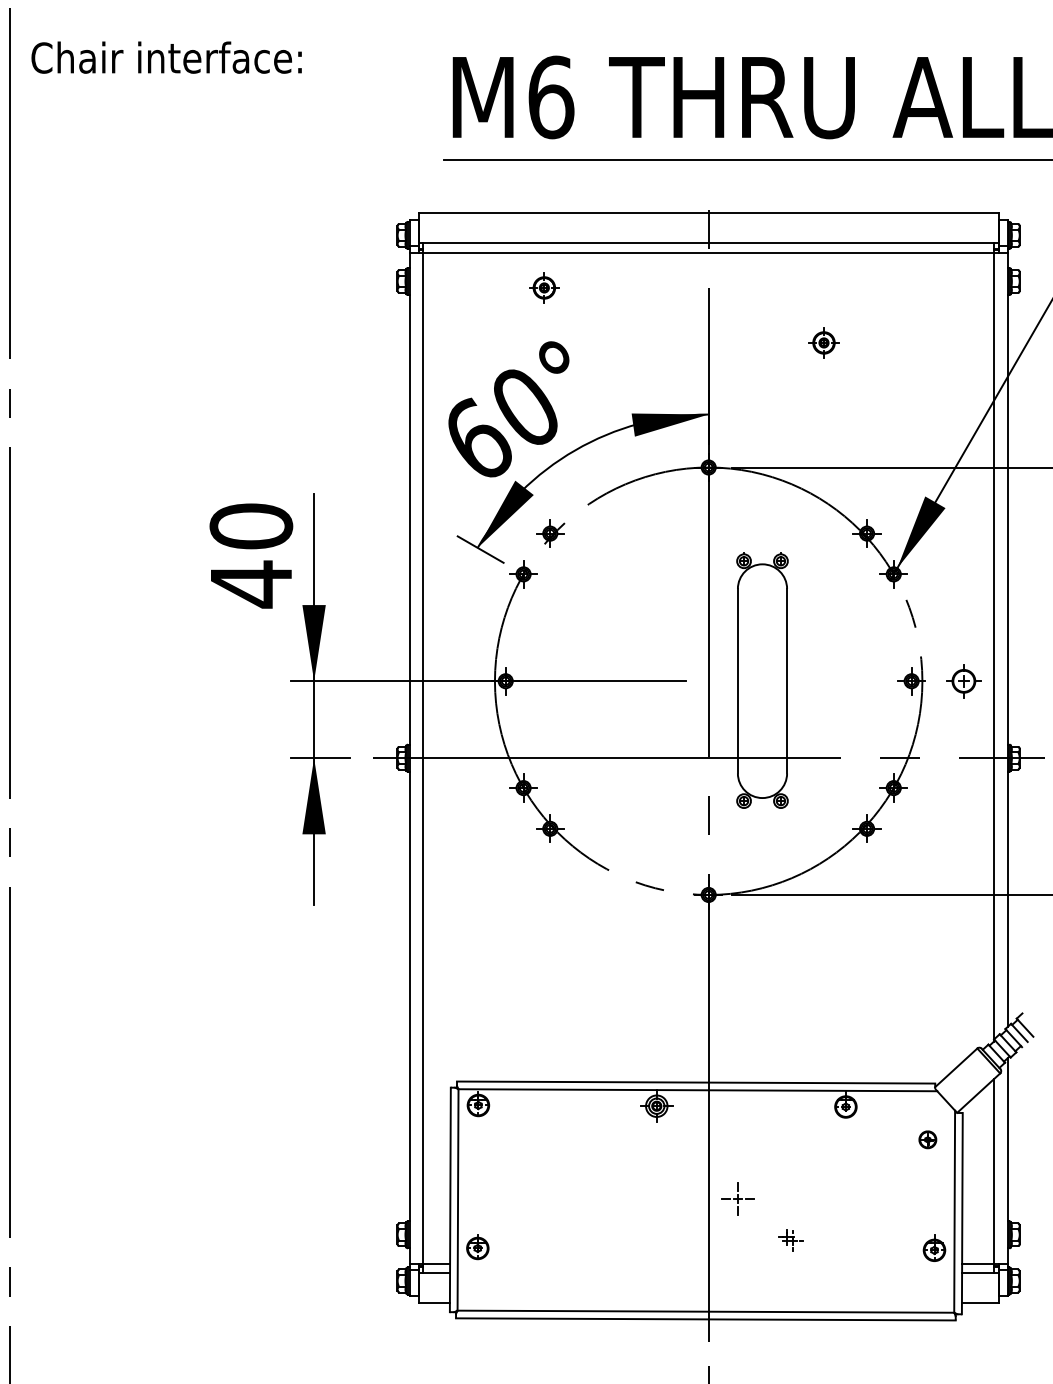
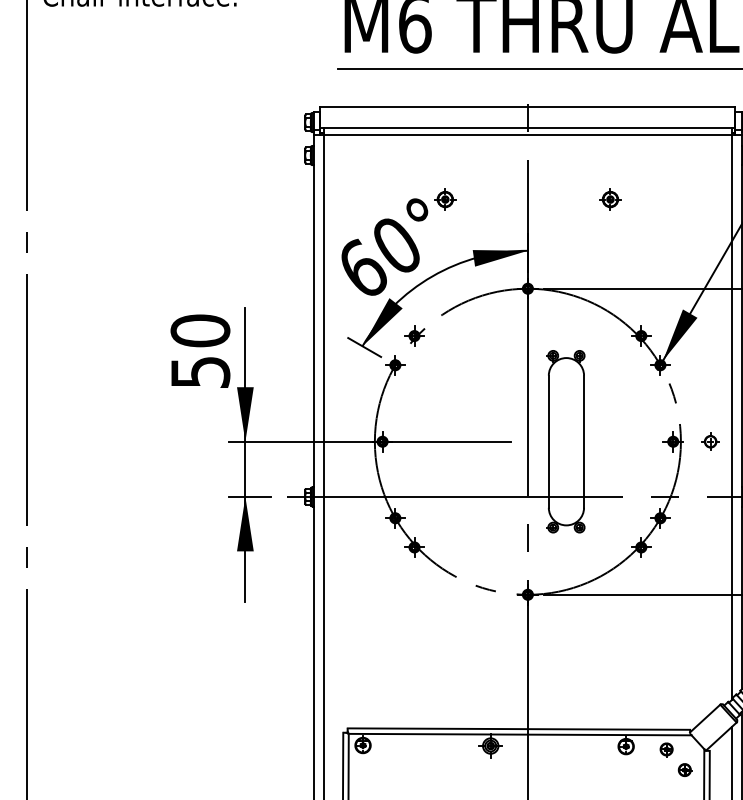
part: (544, 287) -> (445, 199), moved
text: (252, 584) -> (201, 372), 40 -> 50
part: (963, 680) -> (710, 441), size x0.71
part: (902, 1110) -> (666, 749), added

